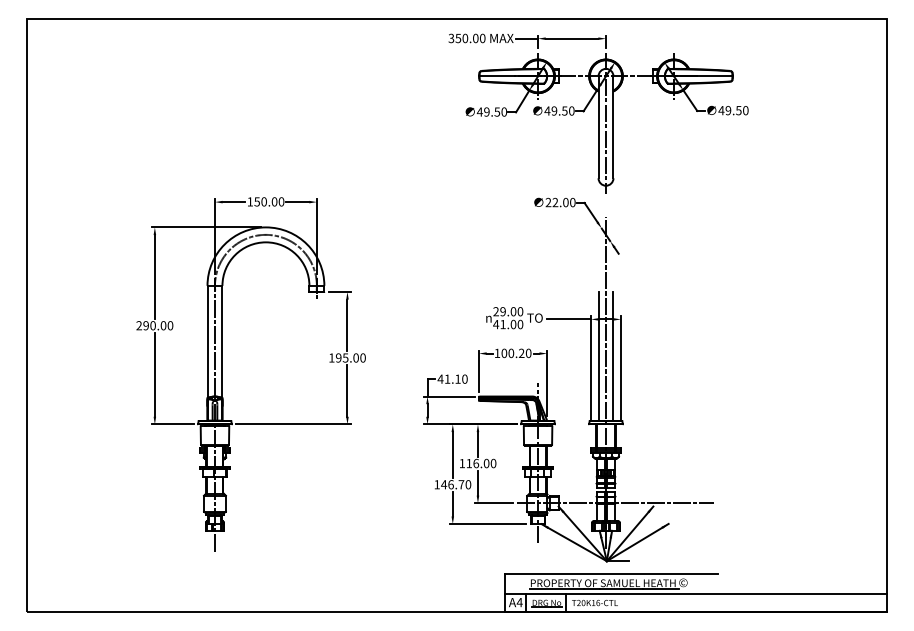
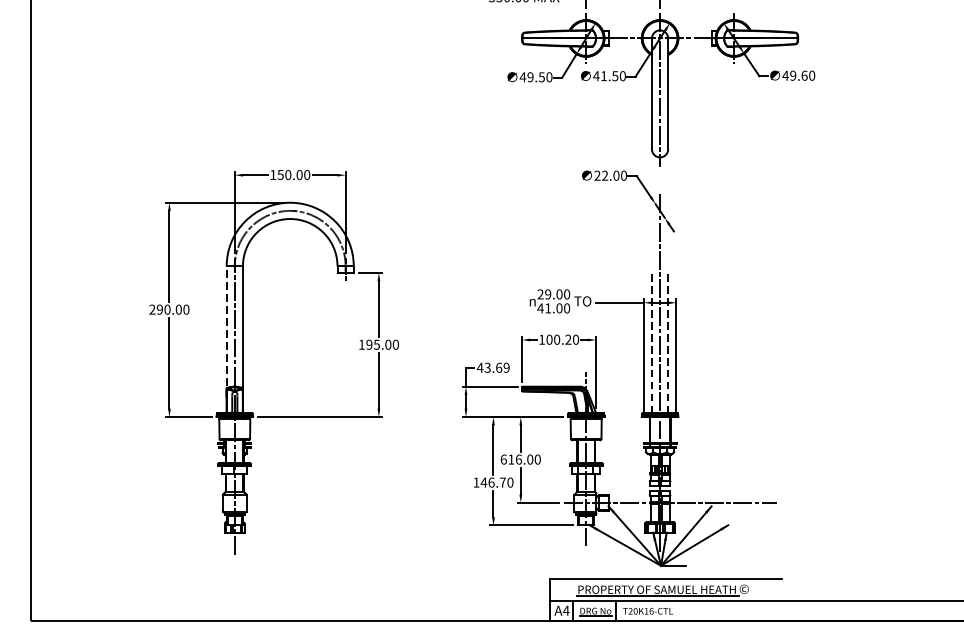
text: (554, 110) -> (604, 75), 49.50 -> 41.50
text: (738, 110) -> (804, 75), 49.50 -> 49.60
line: (207, 345) -> (226, 331), solid -> dashed
line: (598, 356) -> (651, 343), solid -> dashed
line: (613, 356) -> (668, 343), solid -> dashed
text: (455, 378) -> (496, 367), 41.10 -> 43.69
text: (462, 463) -> (504, 459), 116.00 -> 616.00

